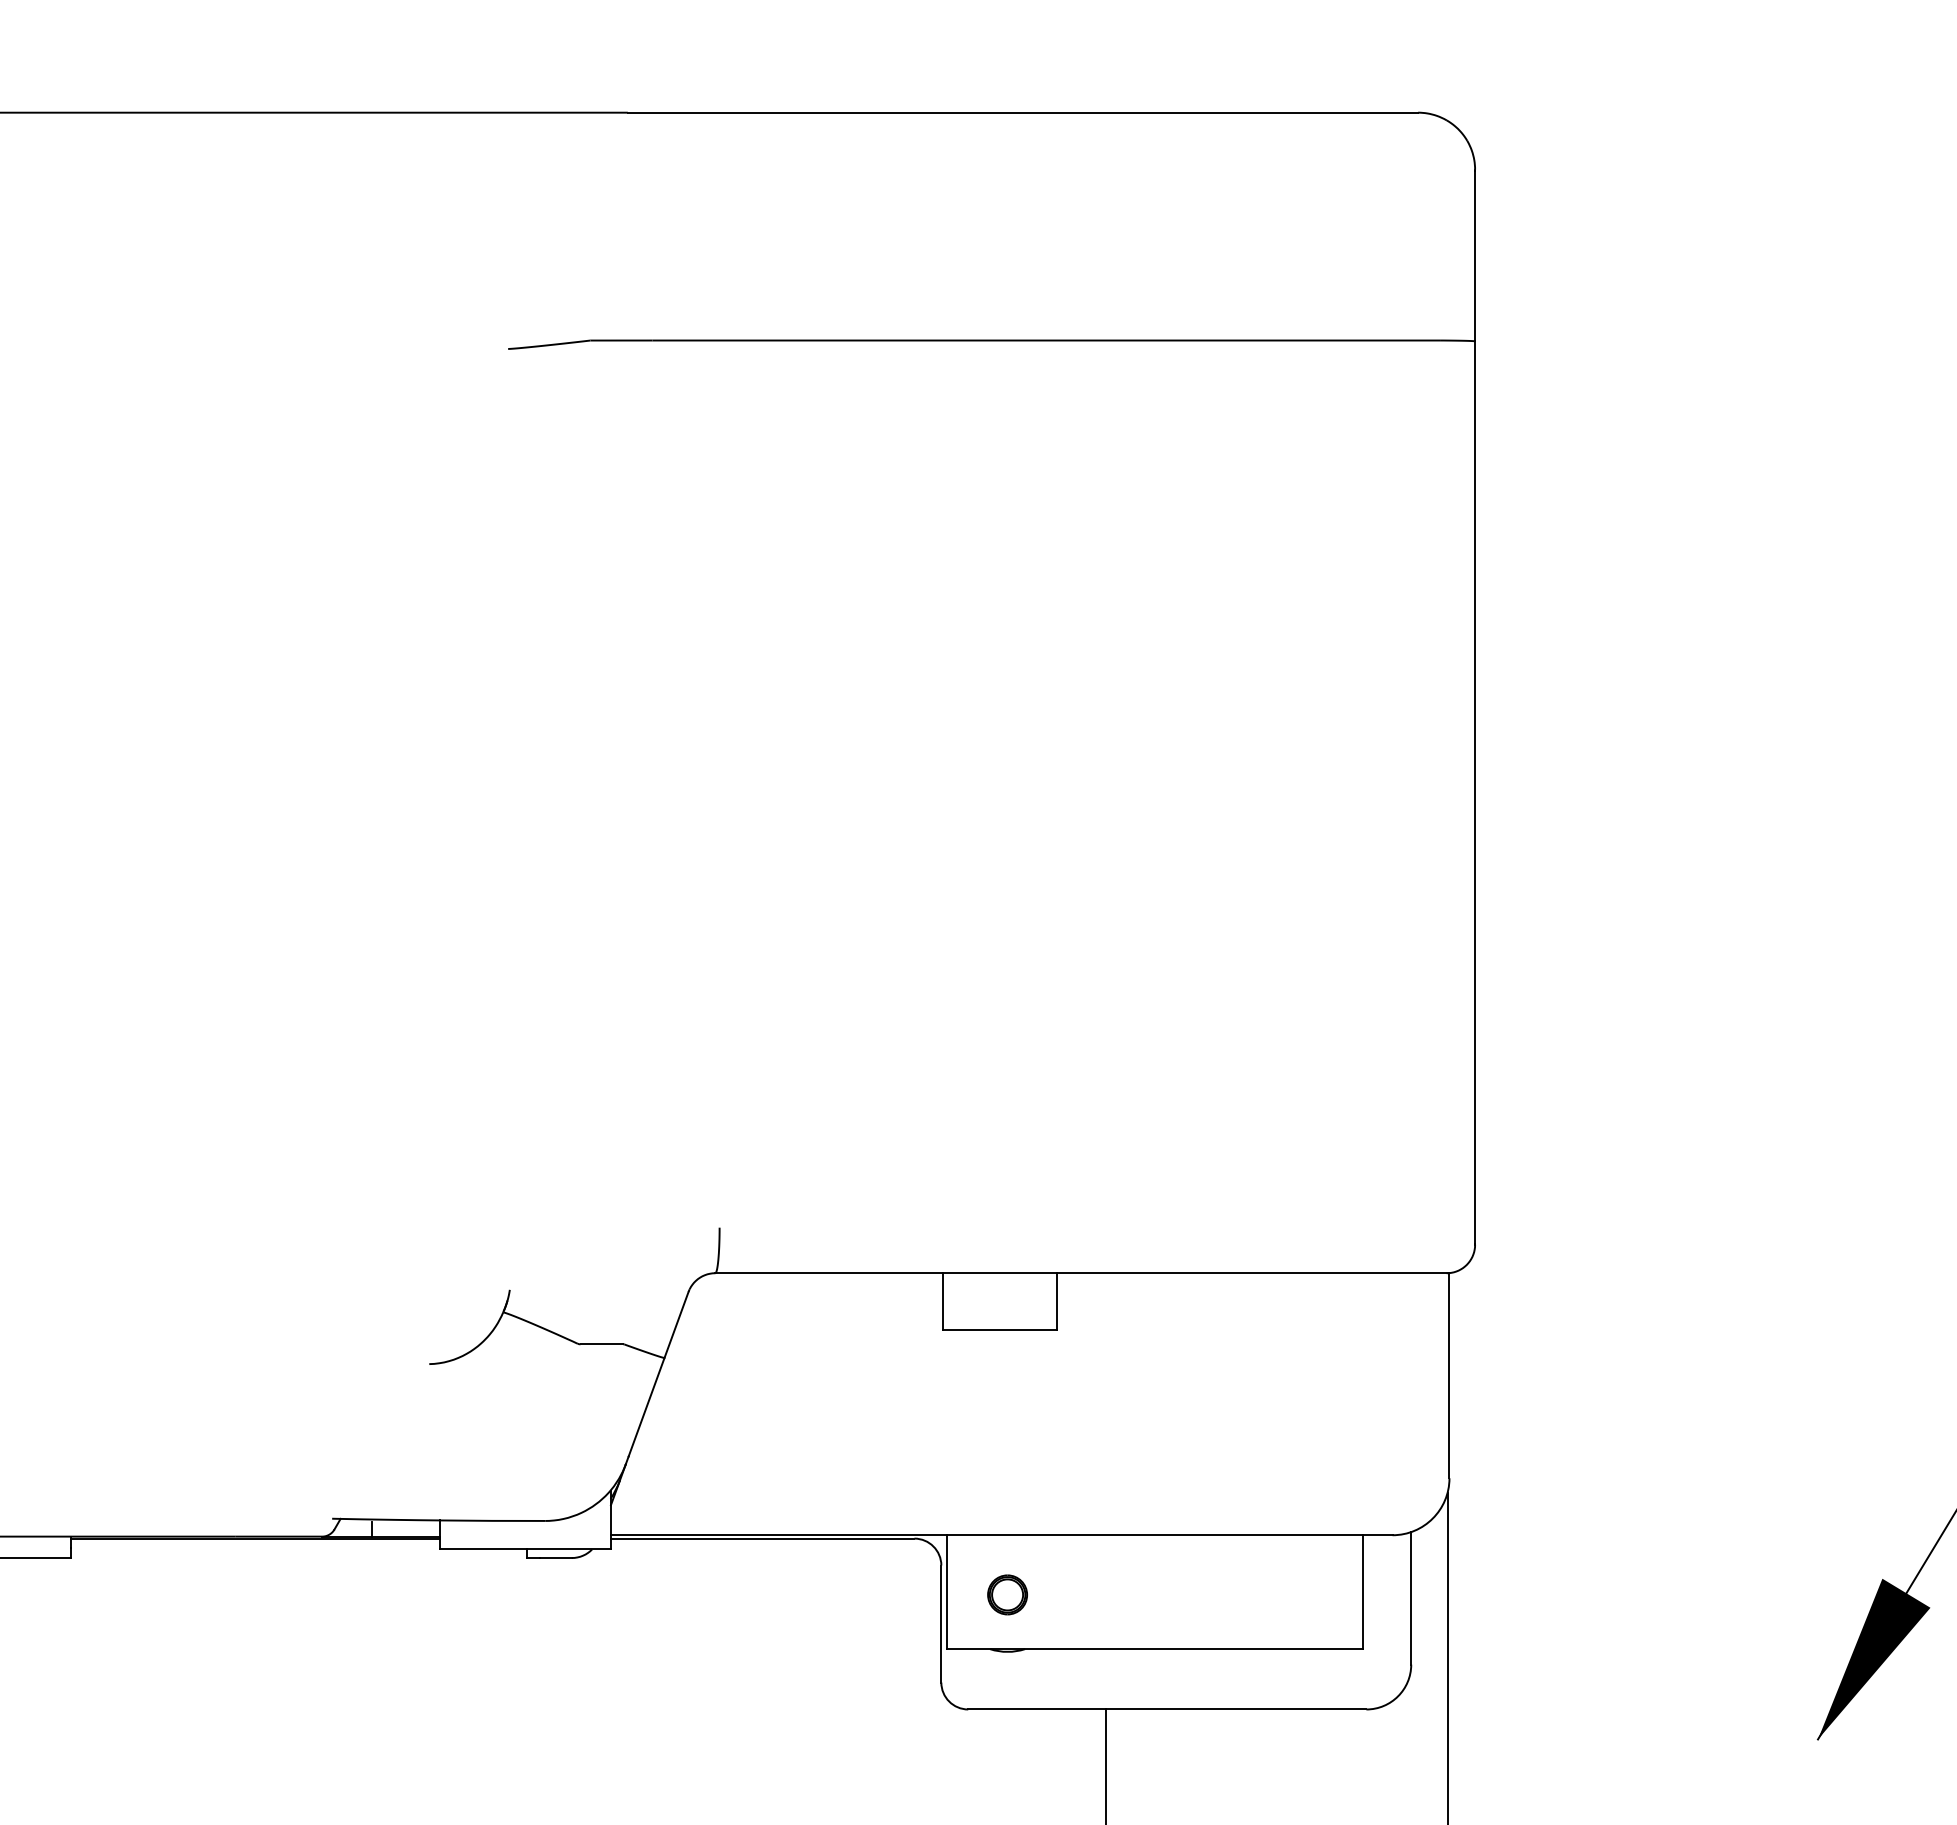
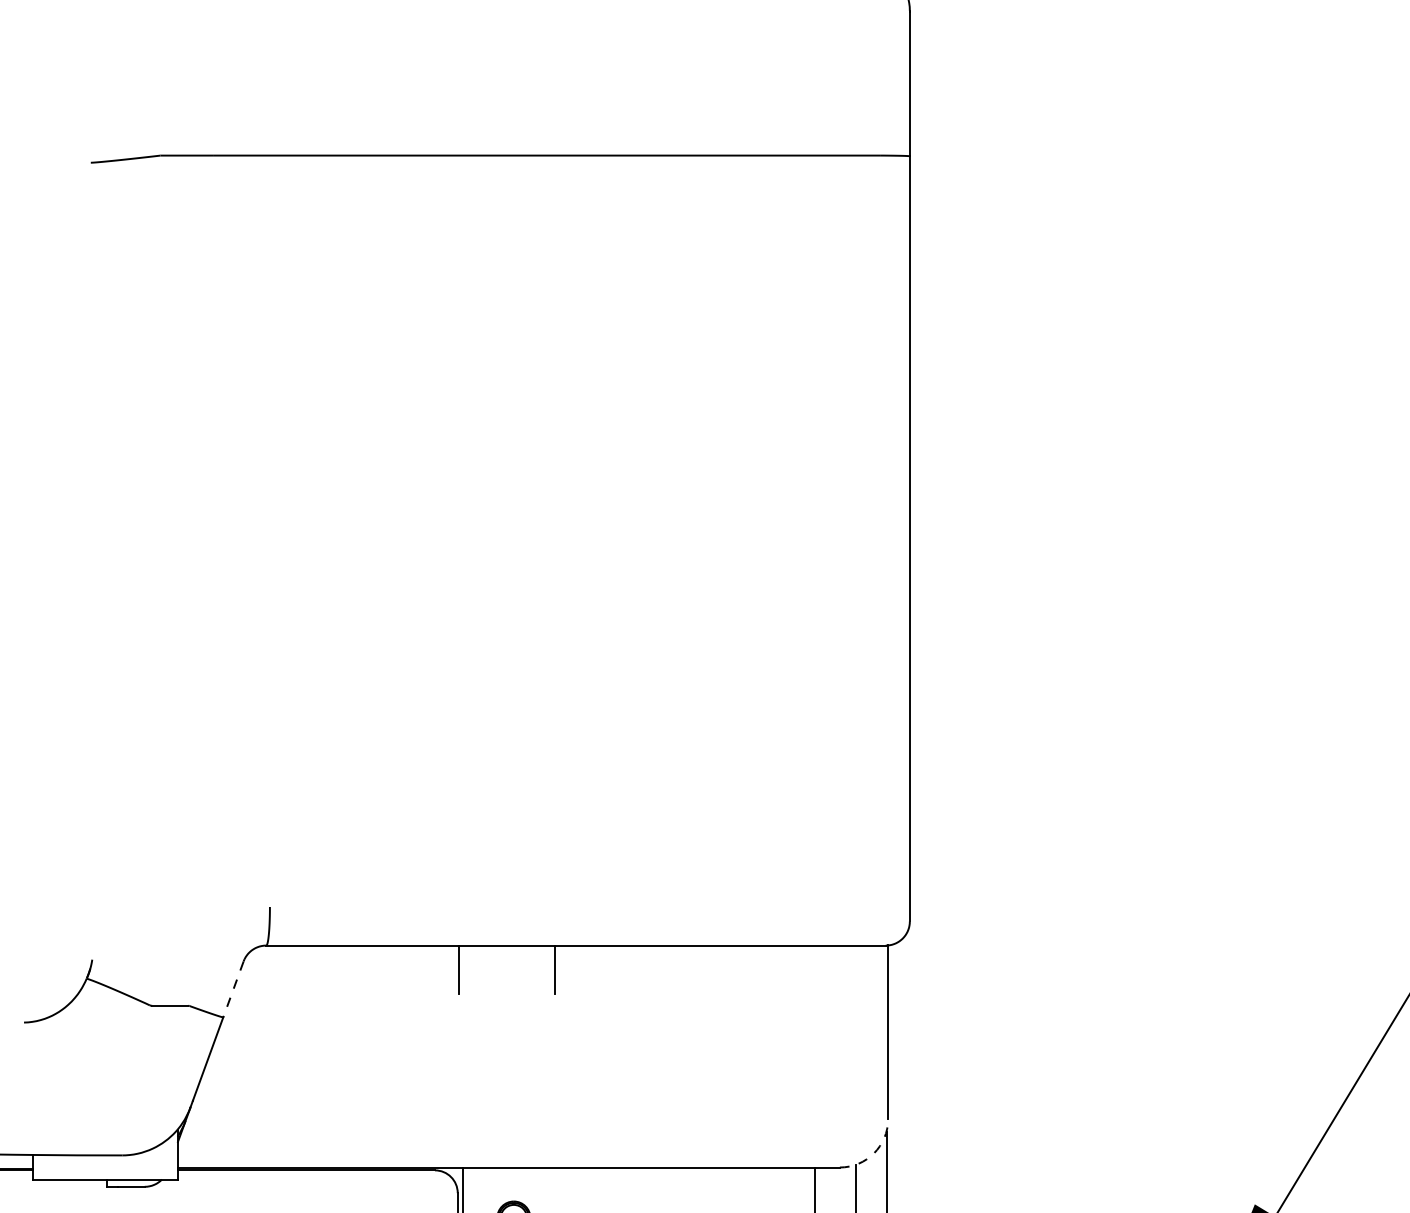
line: (676, 1325) -> (233, 989), solid -> dashed
line: (999, 1330) -> (507, 994), removed
arc: (1432, 1518) -> (873, 1153), solid -> dashed

